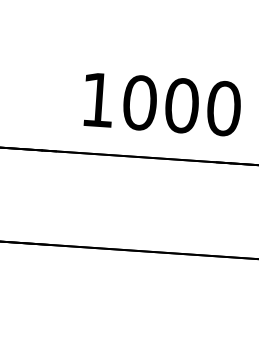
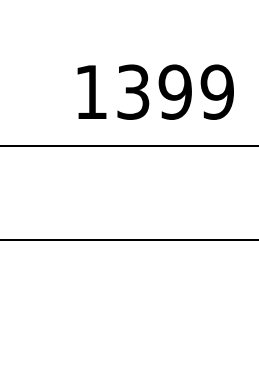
text: (182, 105) -> (175, 91), 1000 -> 1399

